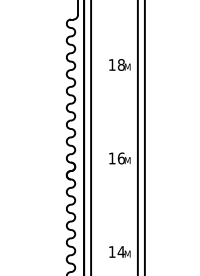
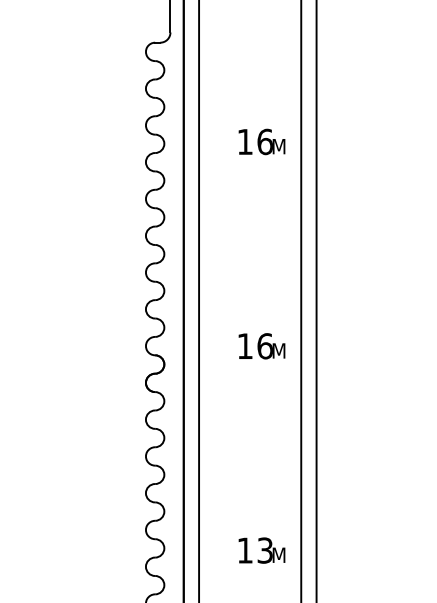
text: (120, 64) -> (263, 140), 18 -> 16
text: (120, 251) -> (263, 549), 14 -> 13

